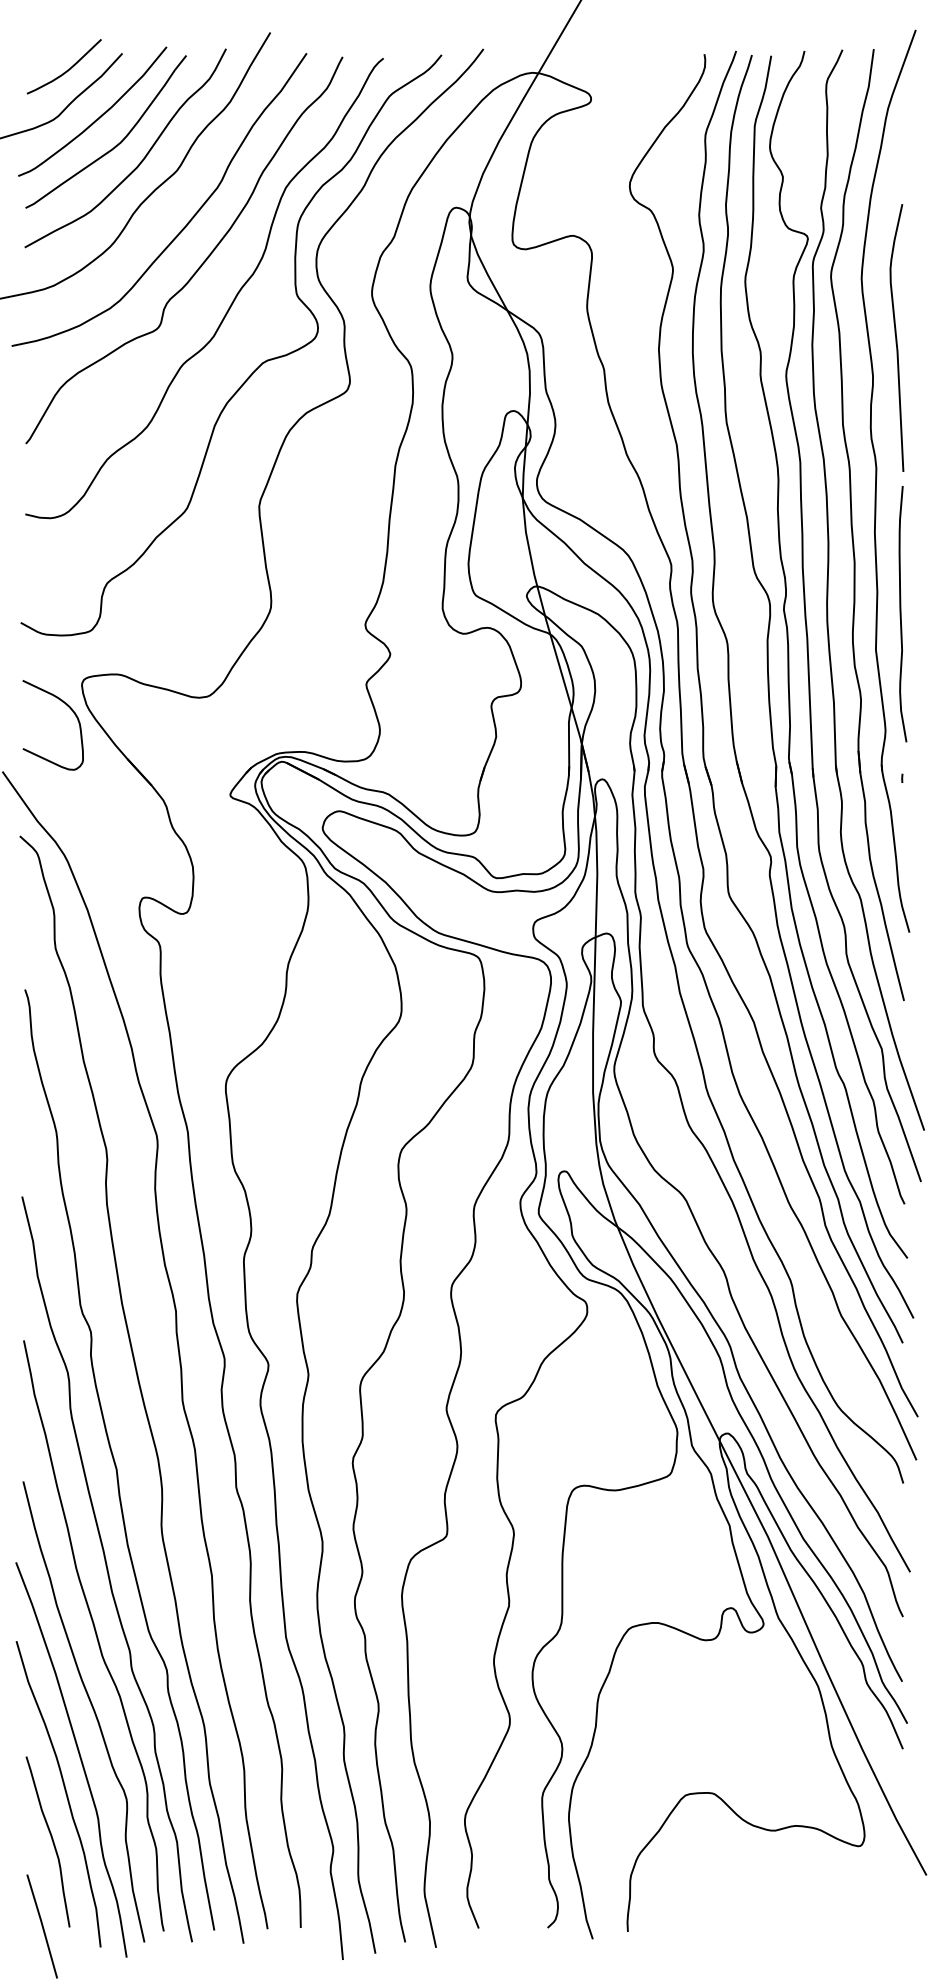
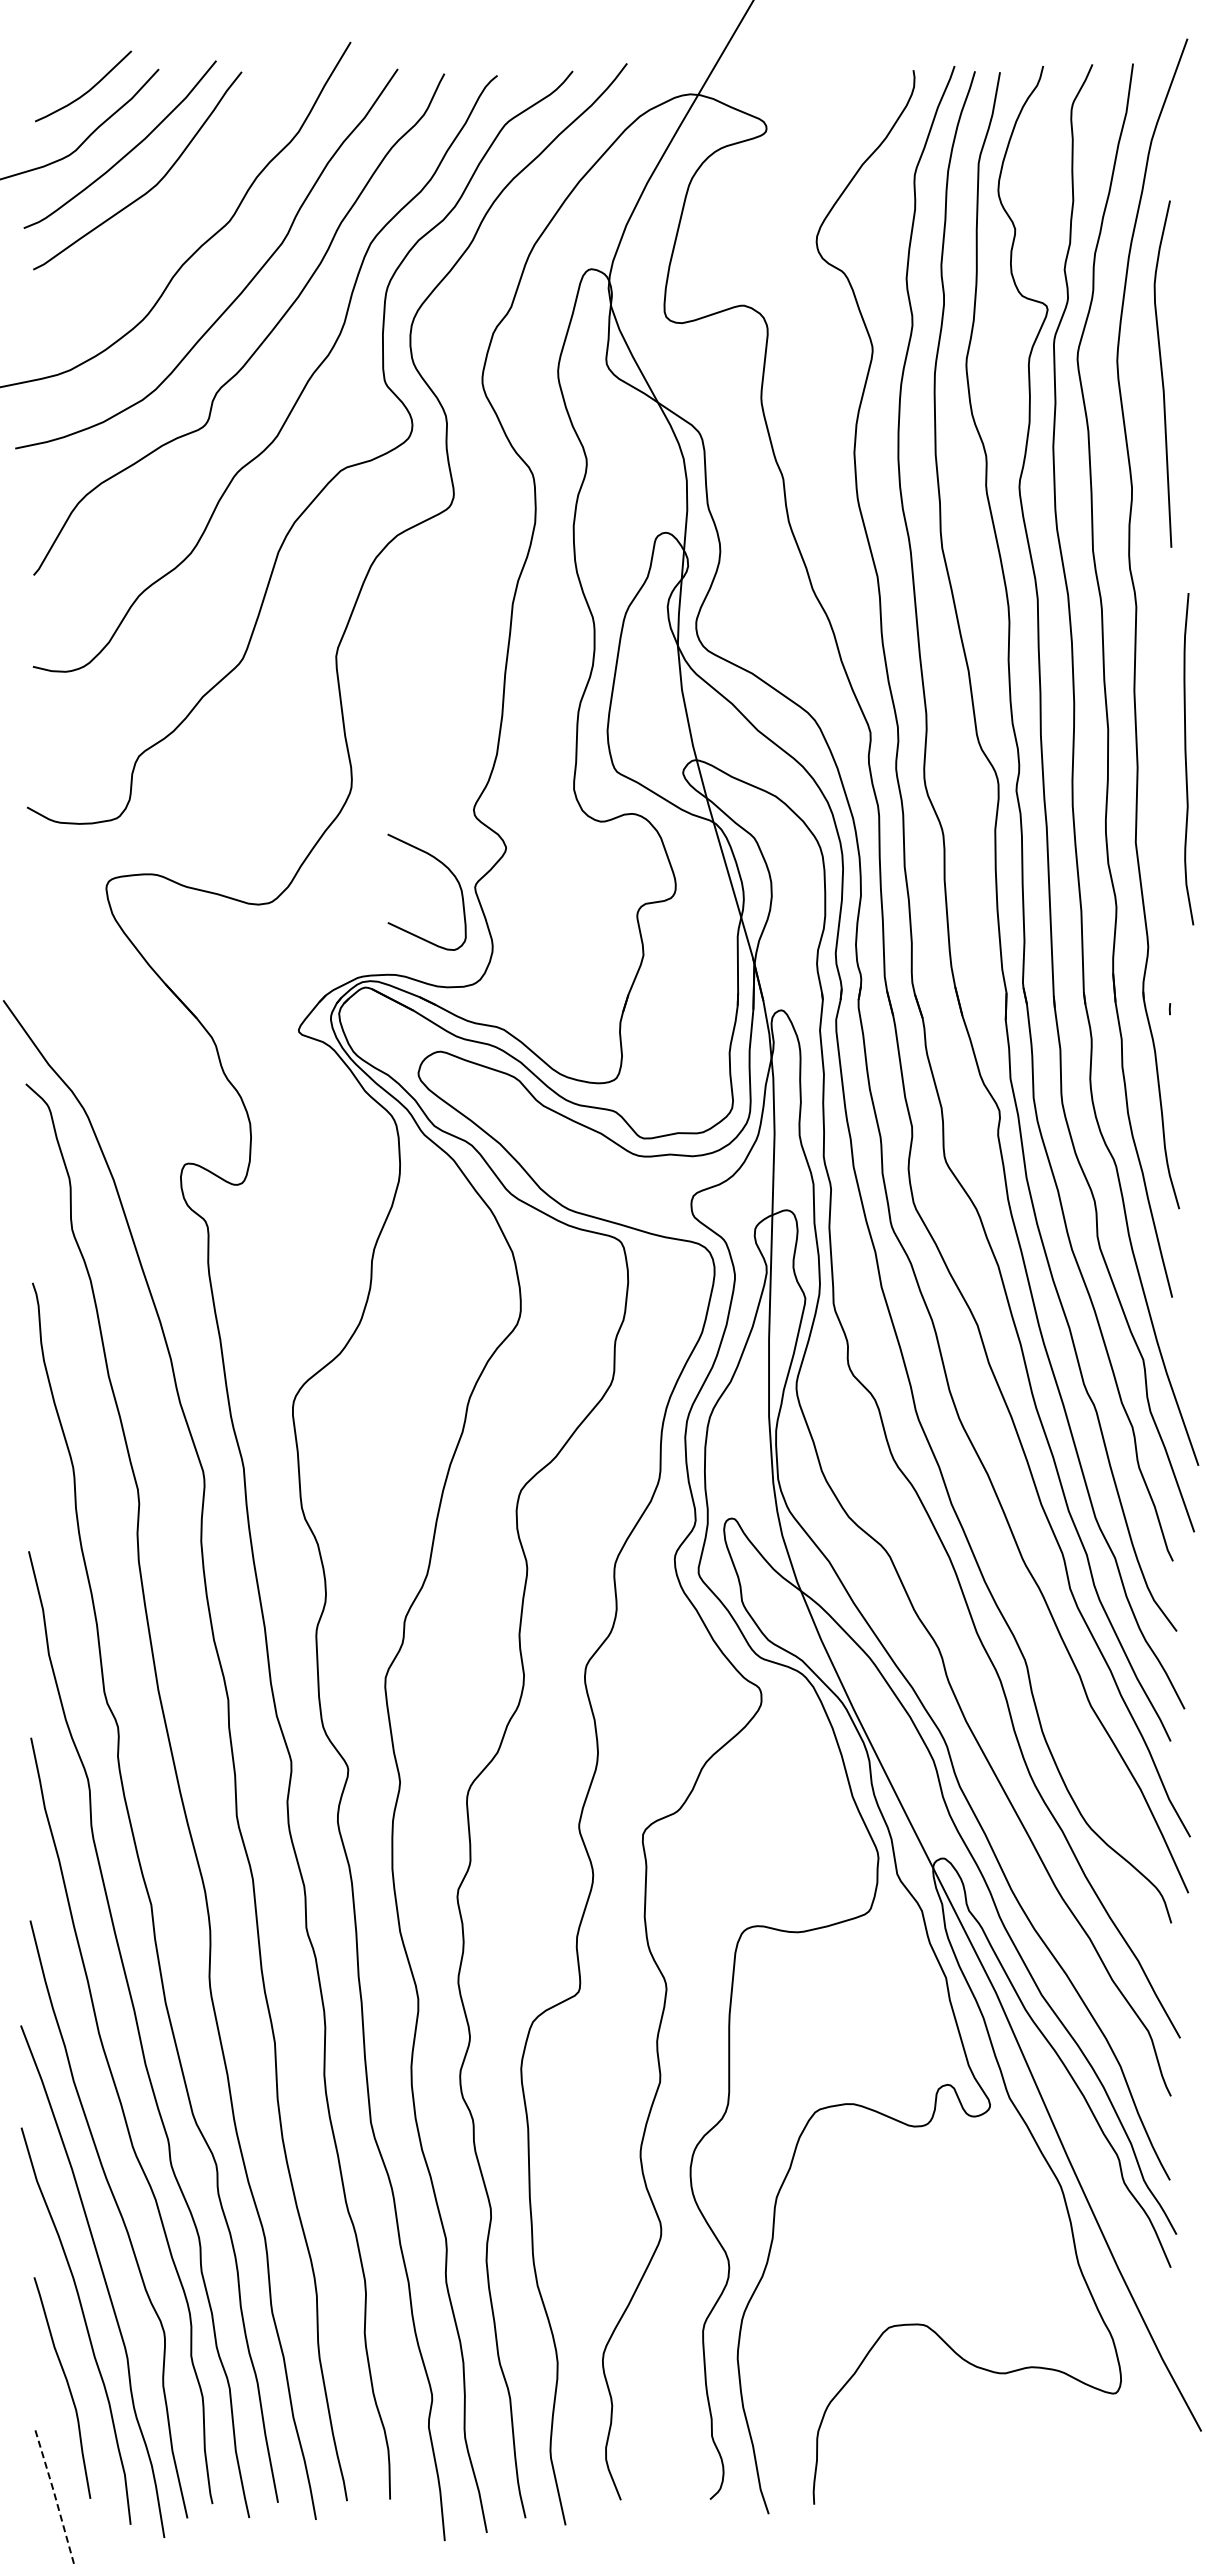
curve: (140, 161) -> (182, 209), removed
curve: (896, 337) -> (1162, 373), moved
curve: (901, 614) -> (1186, 759), moved
curve: (68, 707) -> (447, 869), moved
line: (42, 1925) -> (55, 2496), solid -> dashed

